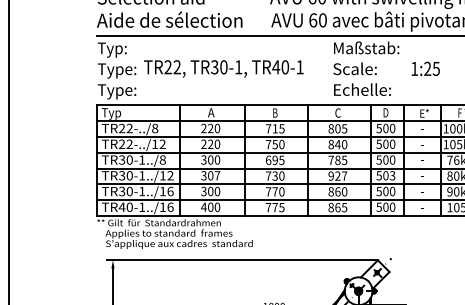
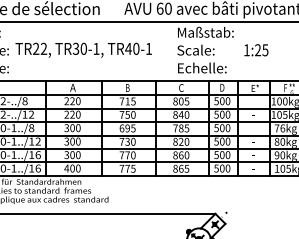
text: (217, 175) -> (78, 141), 307 -> 300
text: (337, 175) -> (180, 141), 927 -> 820
text: (392, 175) -> (227, 141), 503 -> 500

